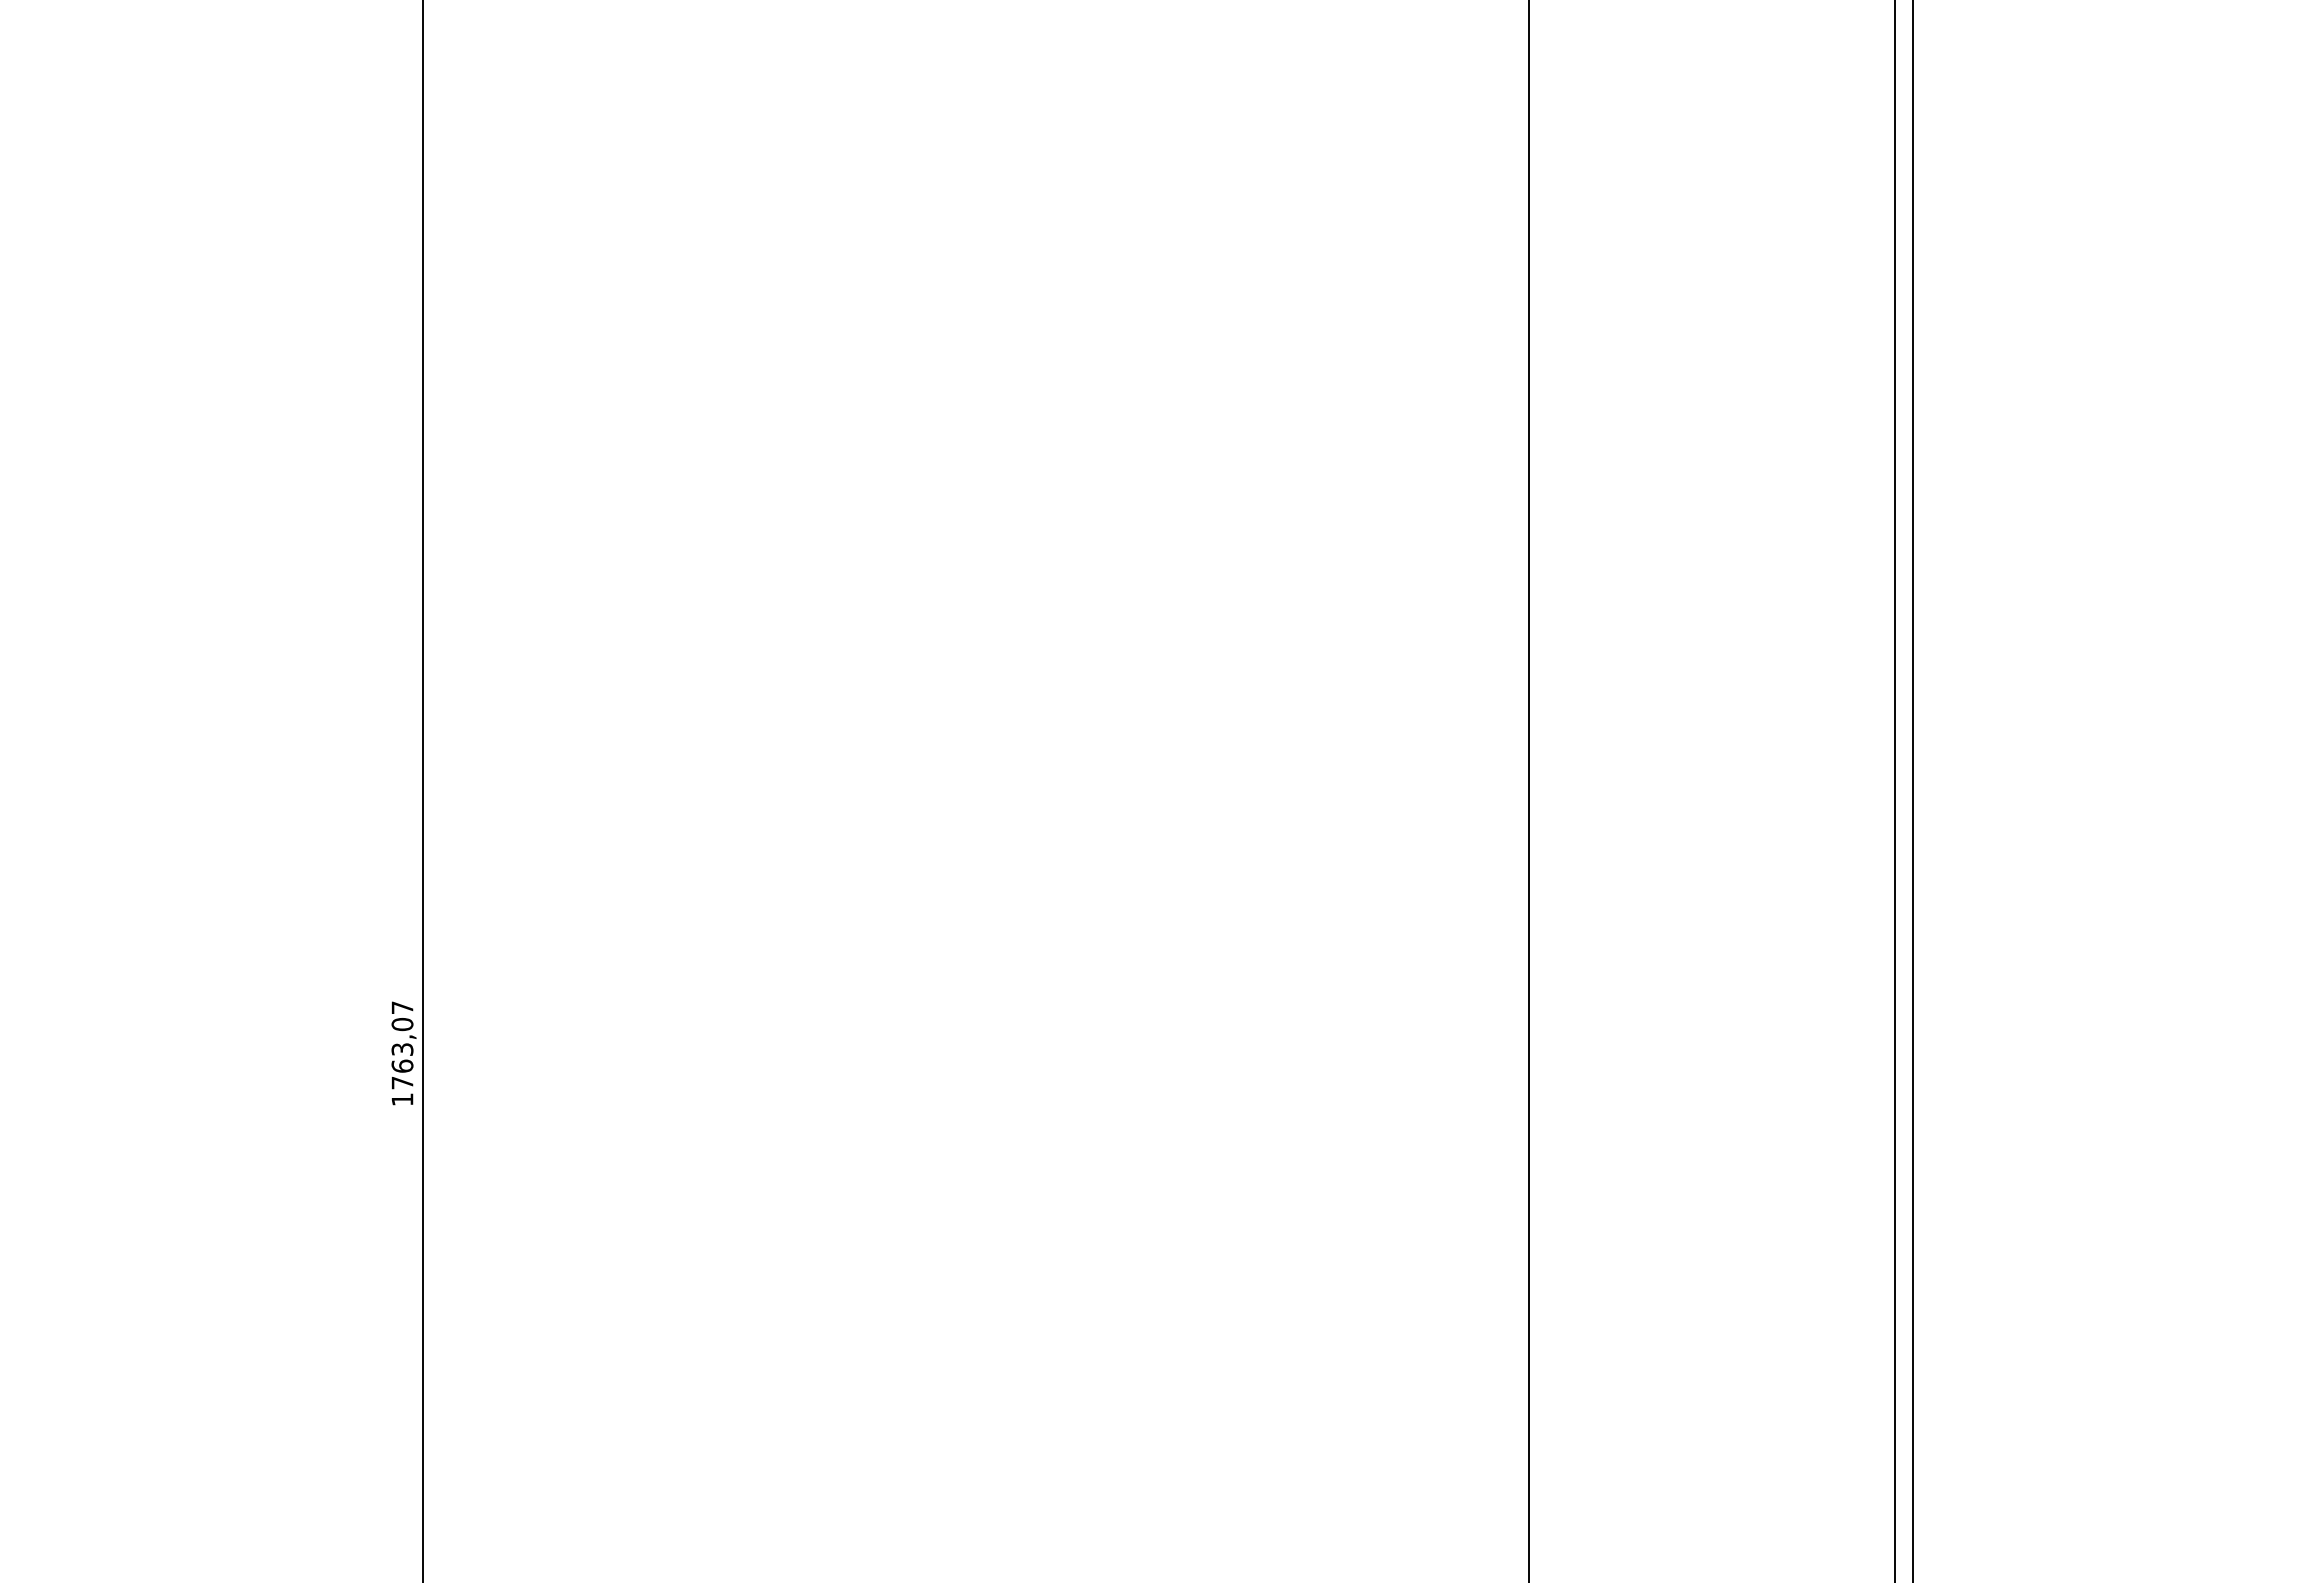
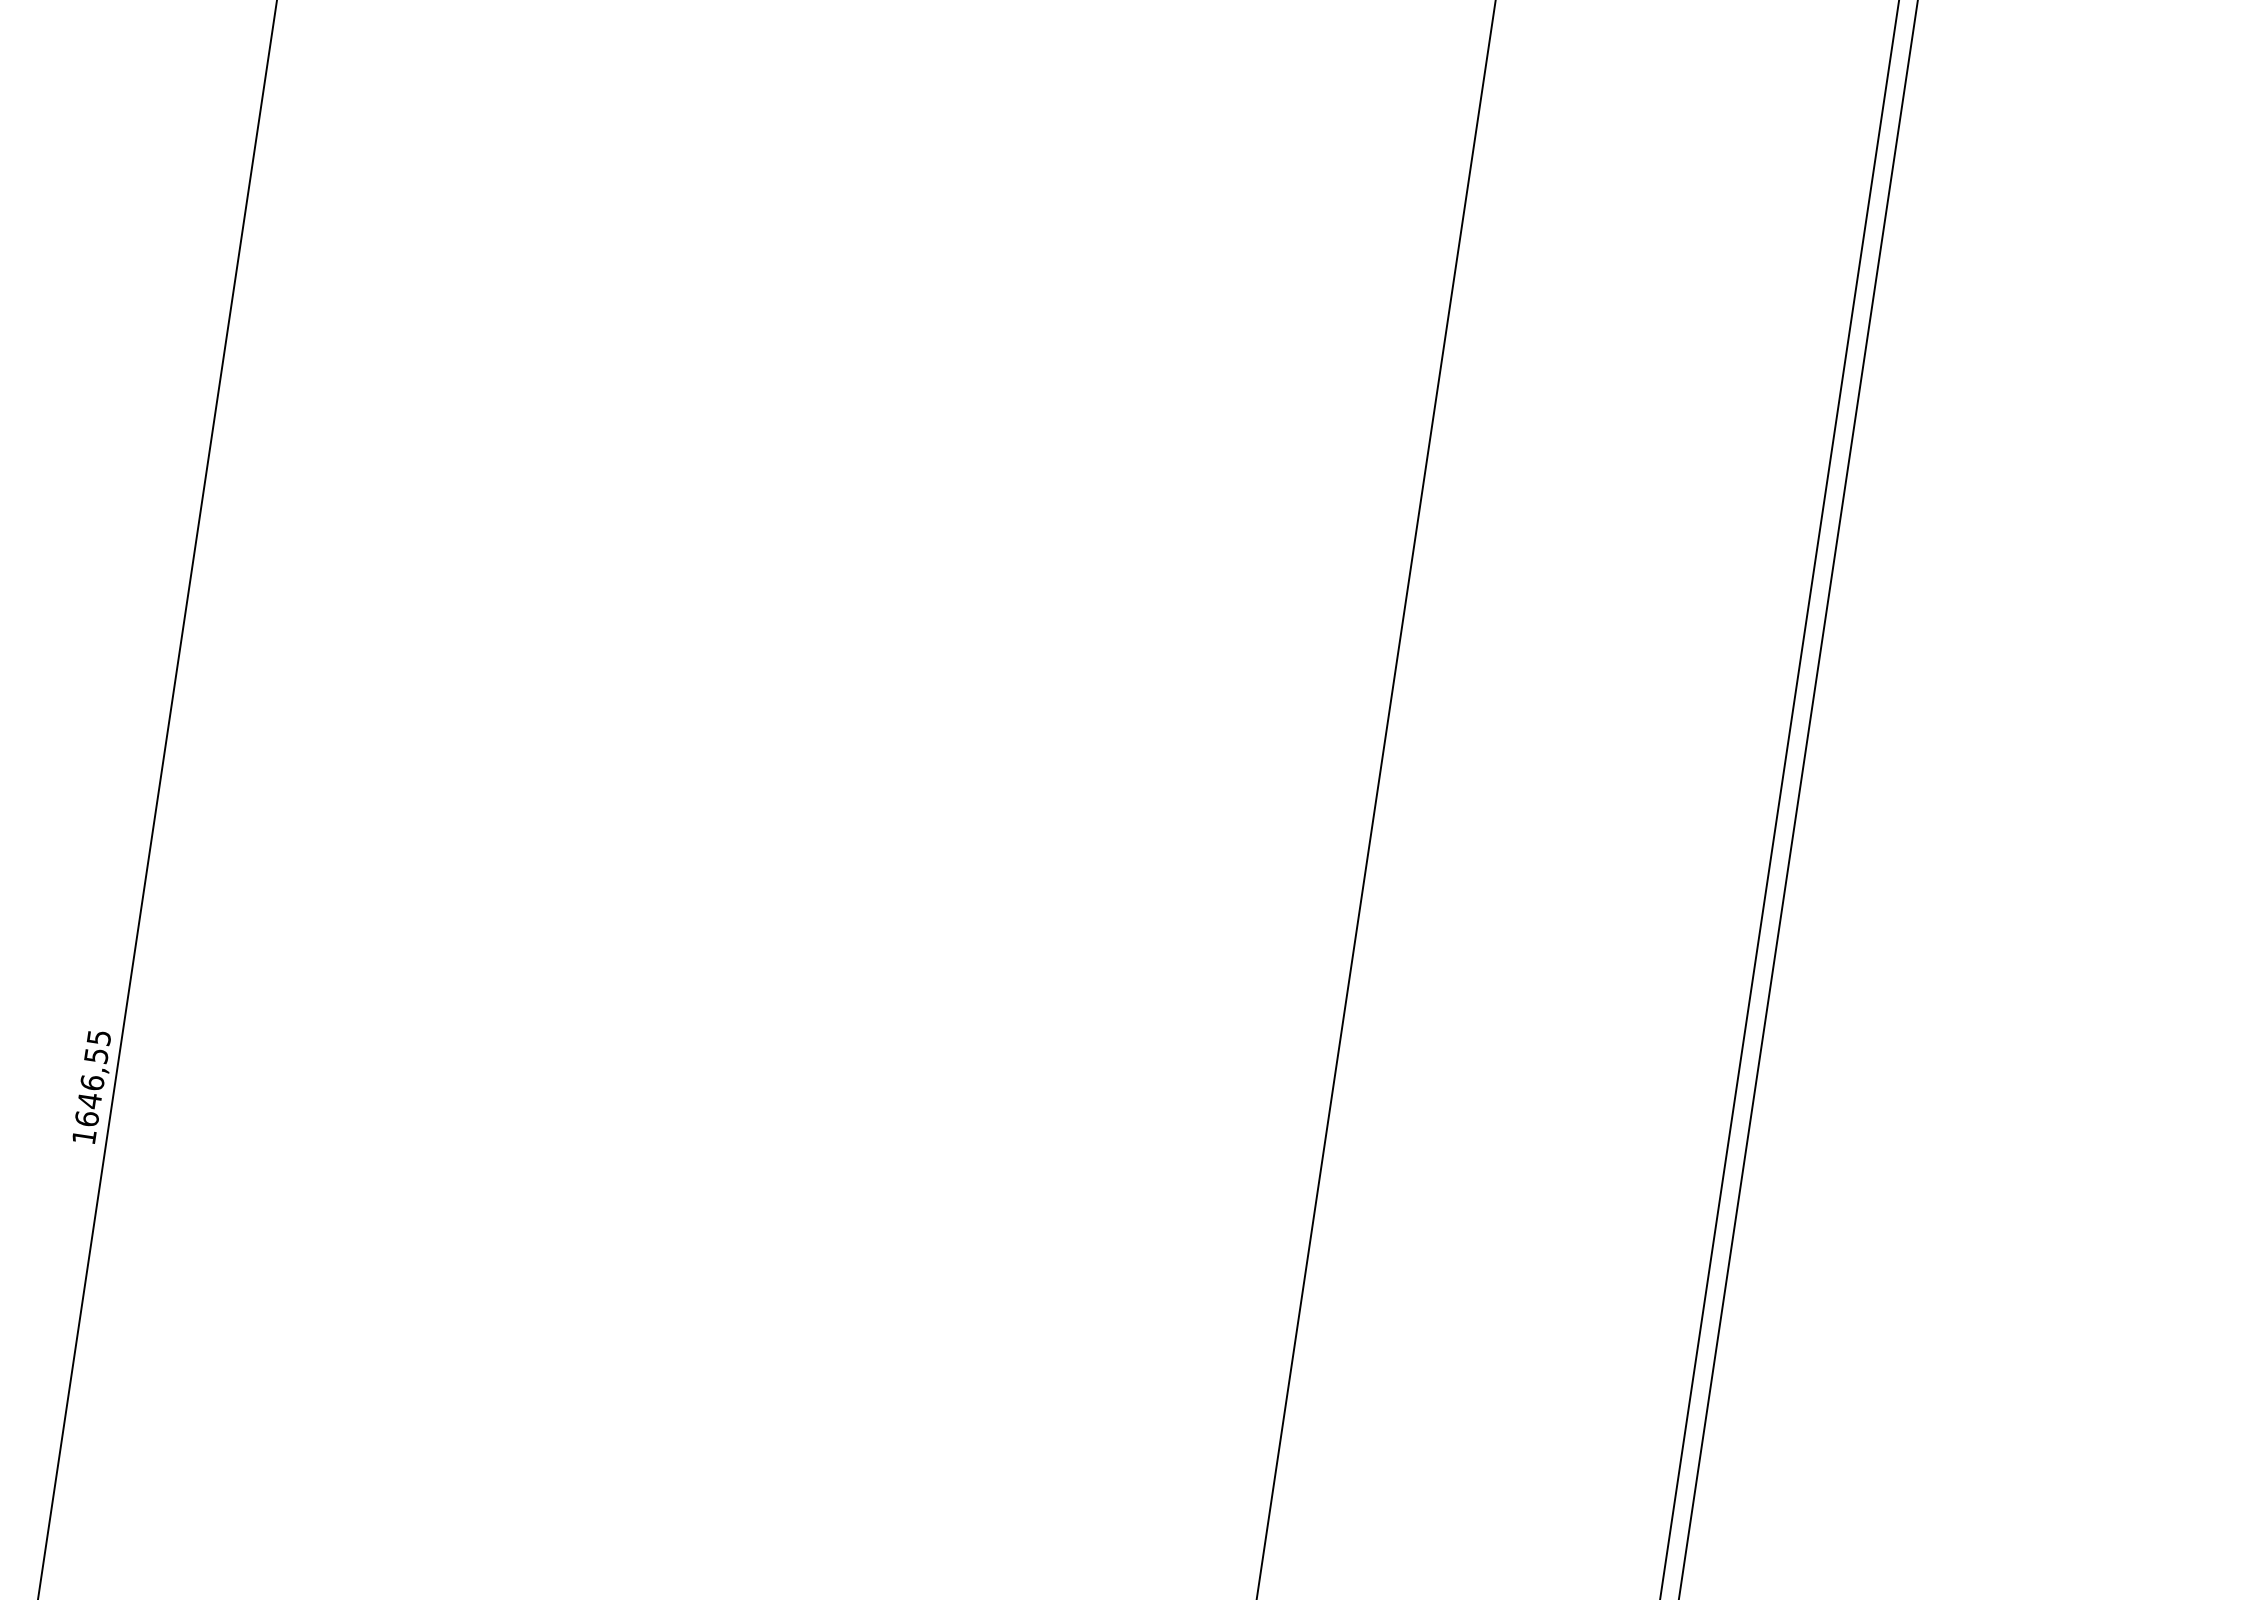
text: (402, 1045) -> (93, 1078), 1763,07 -> 1646,55

